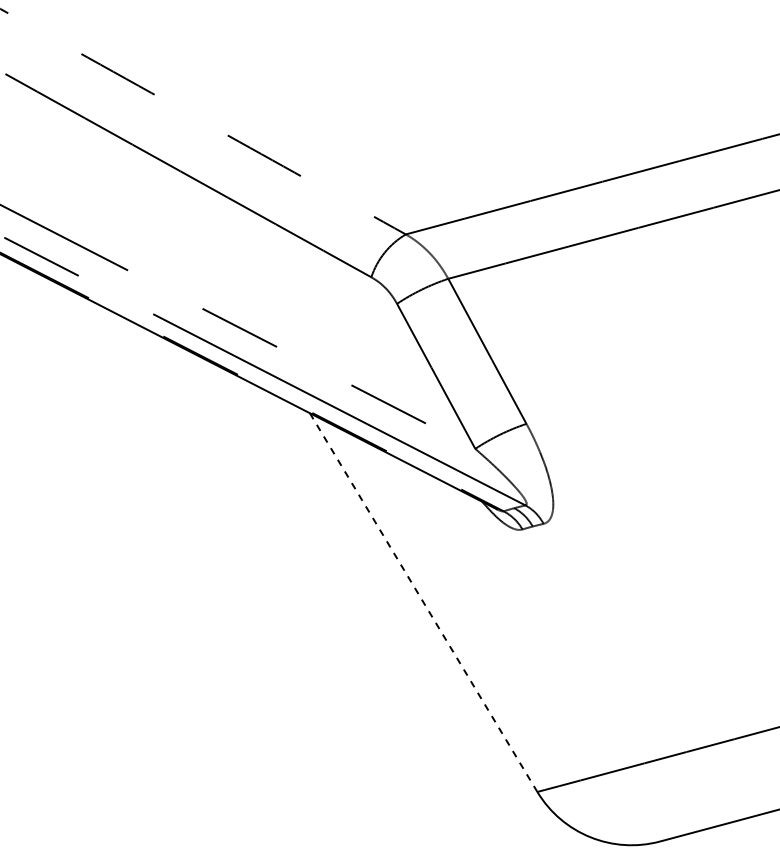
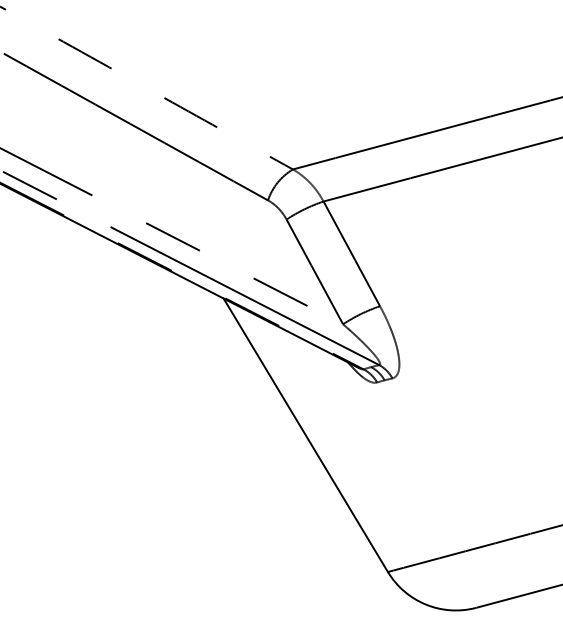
line: (423, 602) -> (305, 435), dashed -> solid

